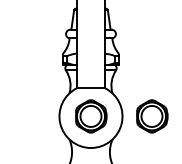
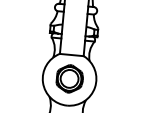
part: (152, 116) -> (121, 83), removed

